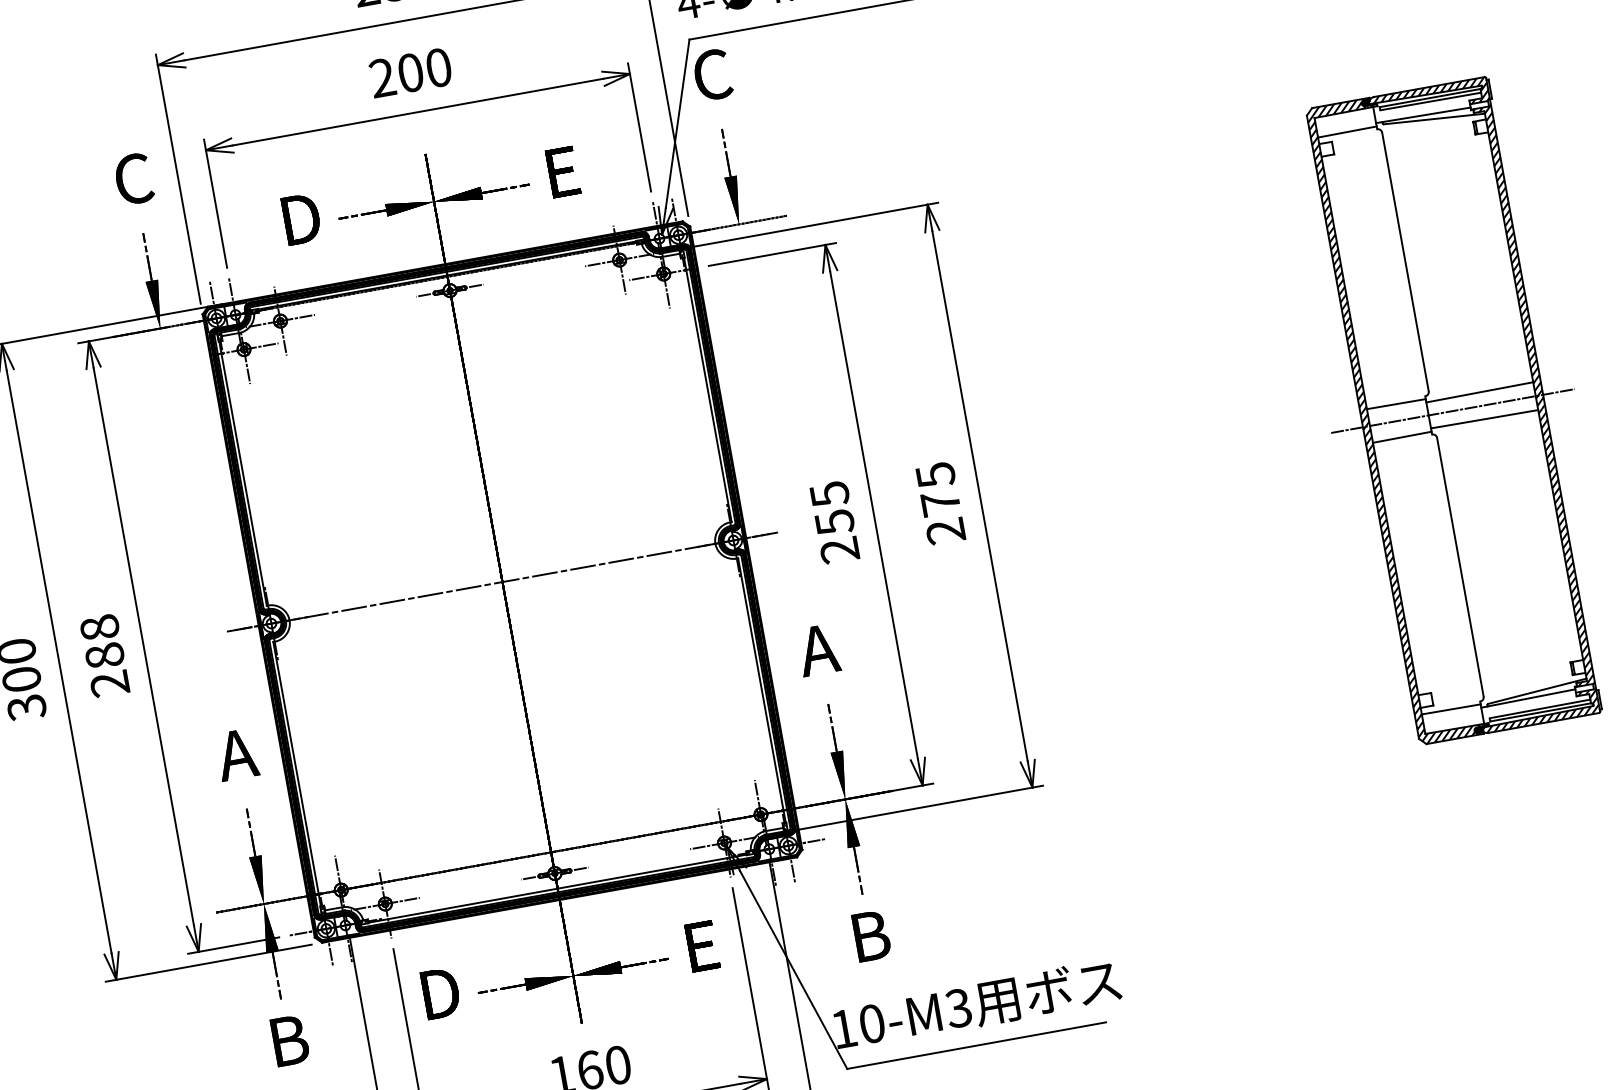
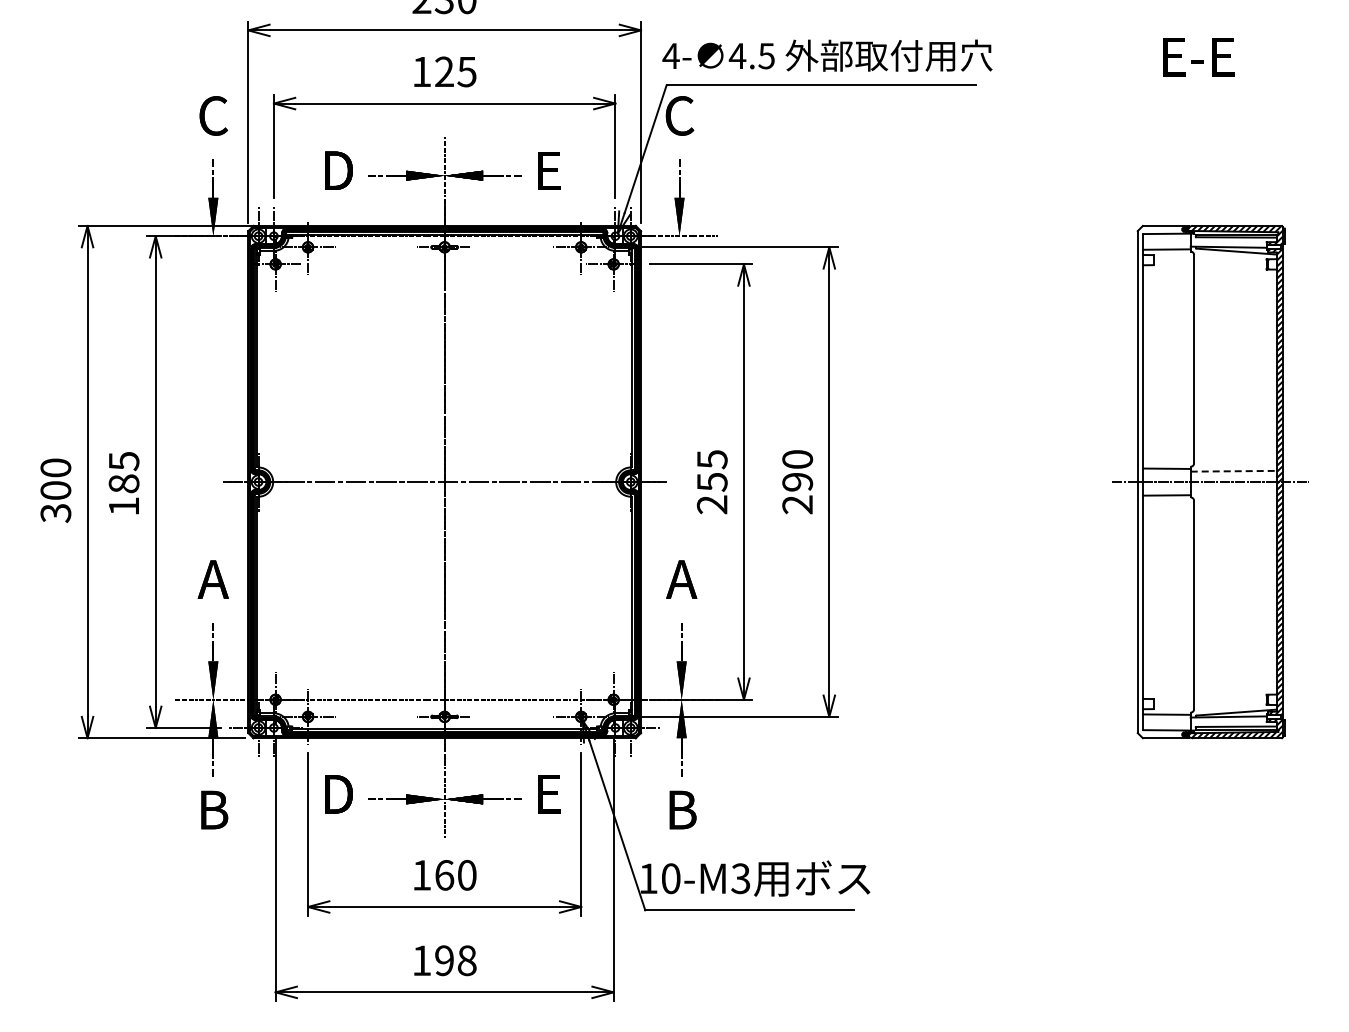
text: (410, 72) -> (444, 71), 200 -> 125
line: (1480, 392) -> (1234, 471), solid -> dashed
line: (1484, 418) -> (1233, 492), removed
hatch: (1397, 420) -> (1165, 481), removed
text: (937, 488) -> (797, 470), 275 -> 290
text: (104, 655) -> (123, 483), 288 -> 185

